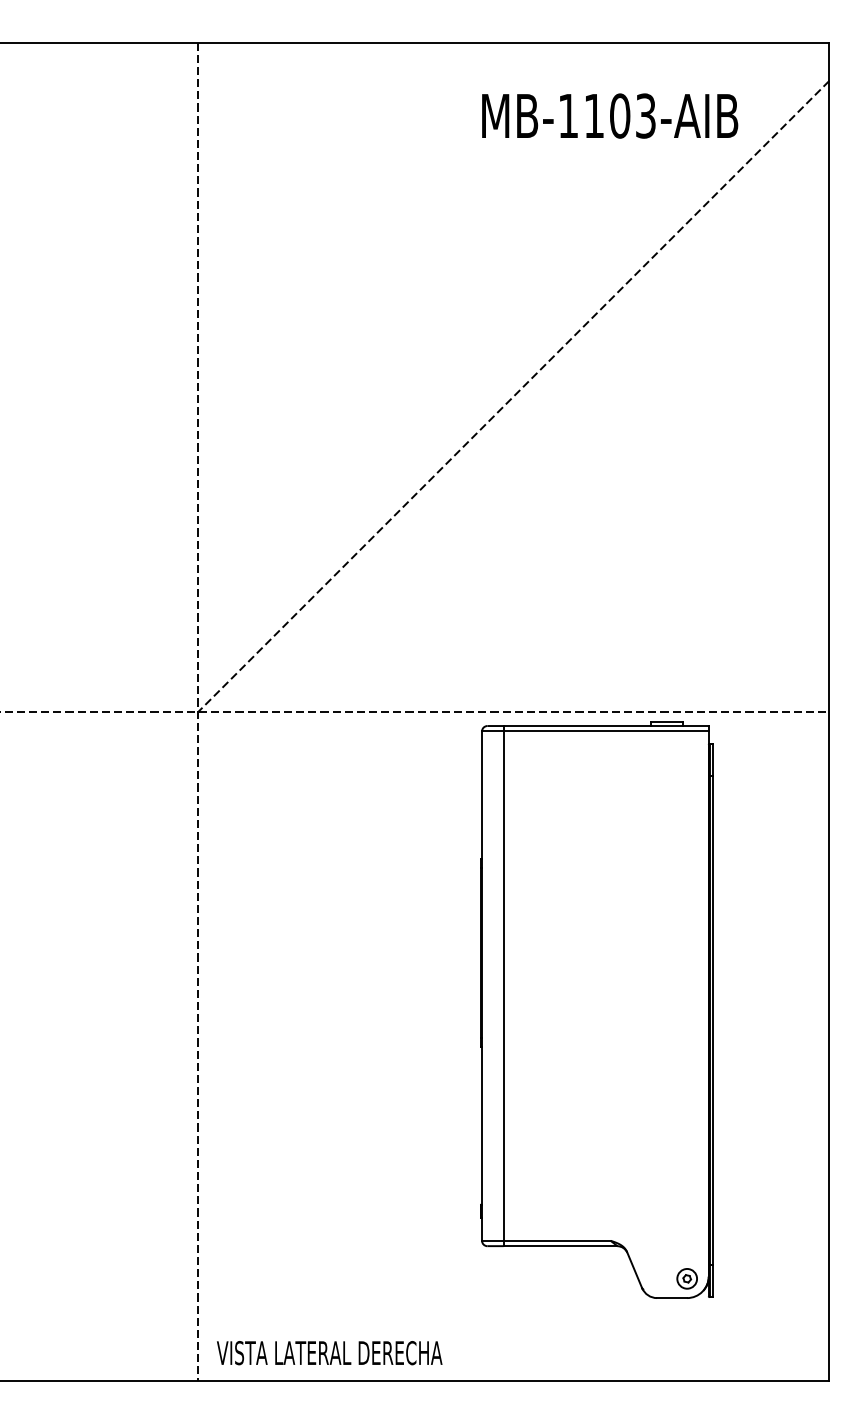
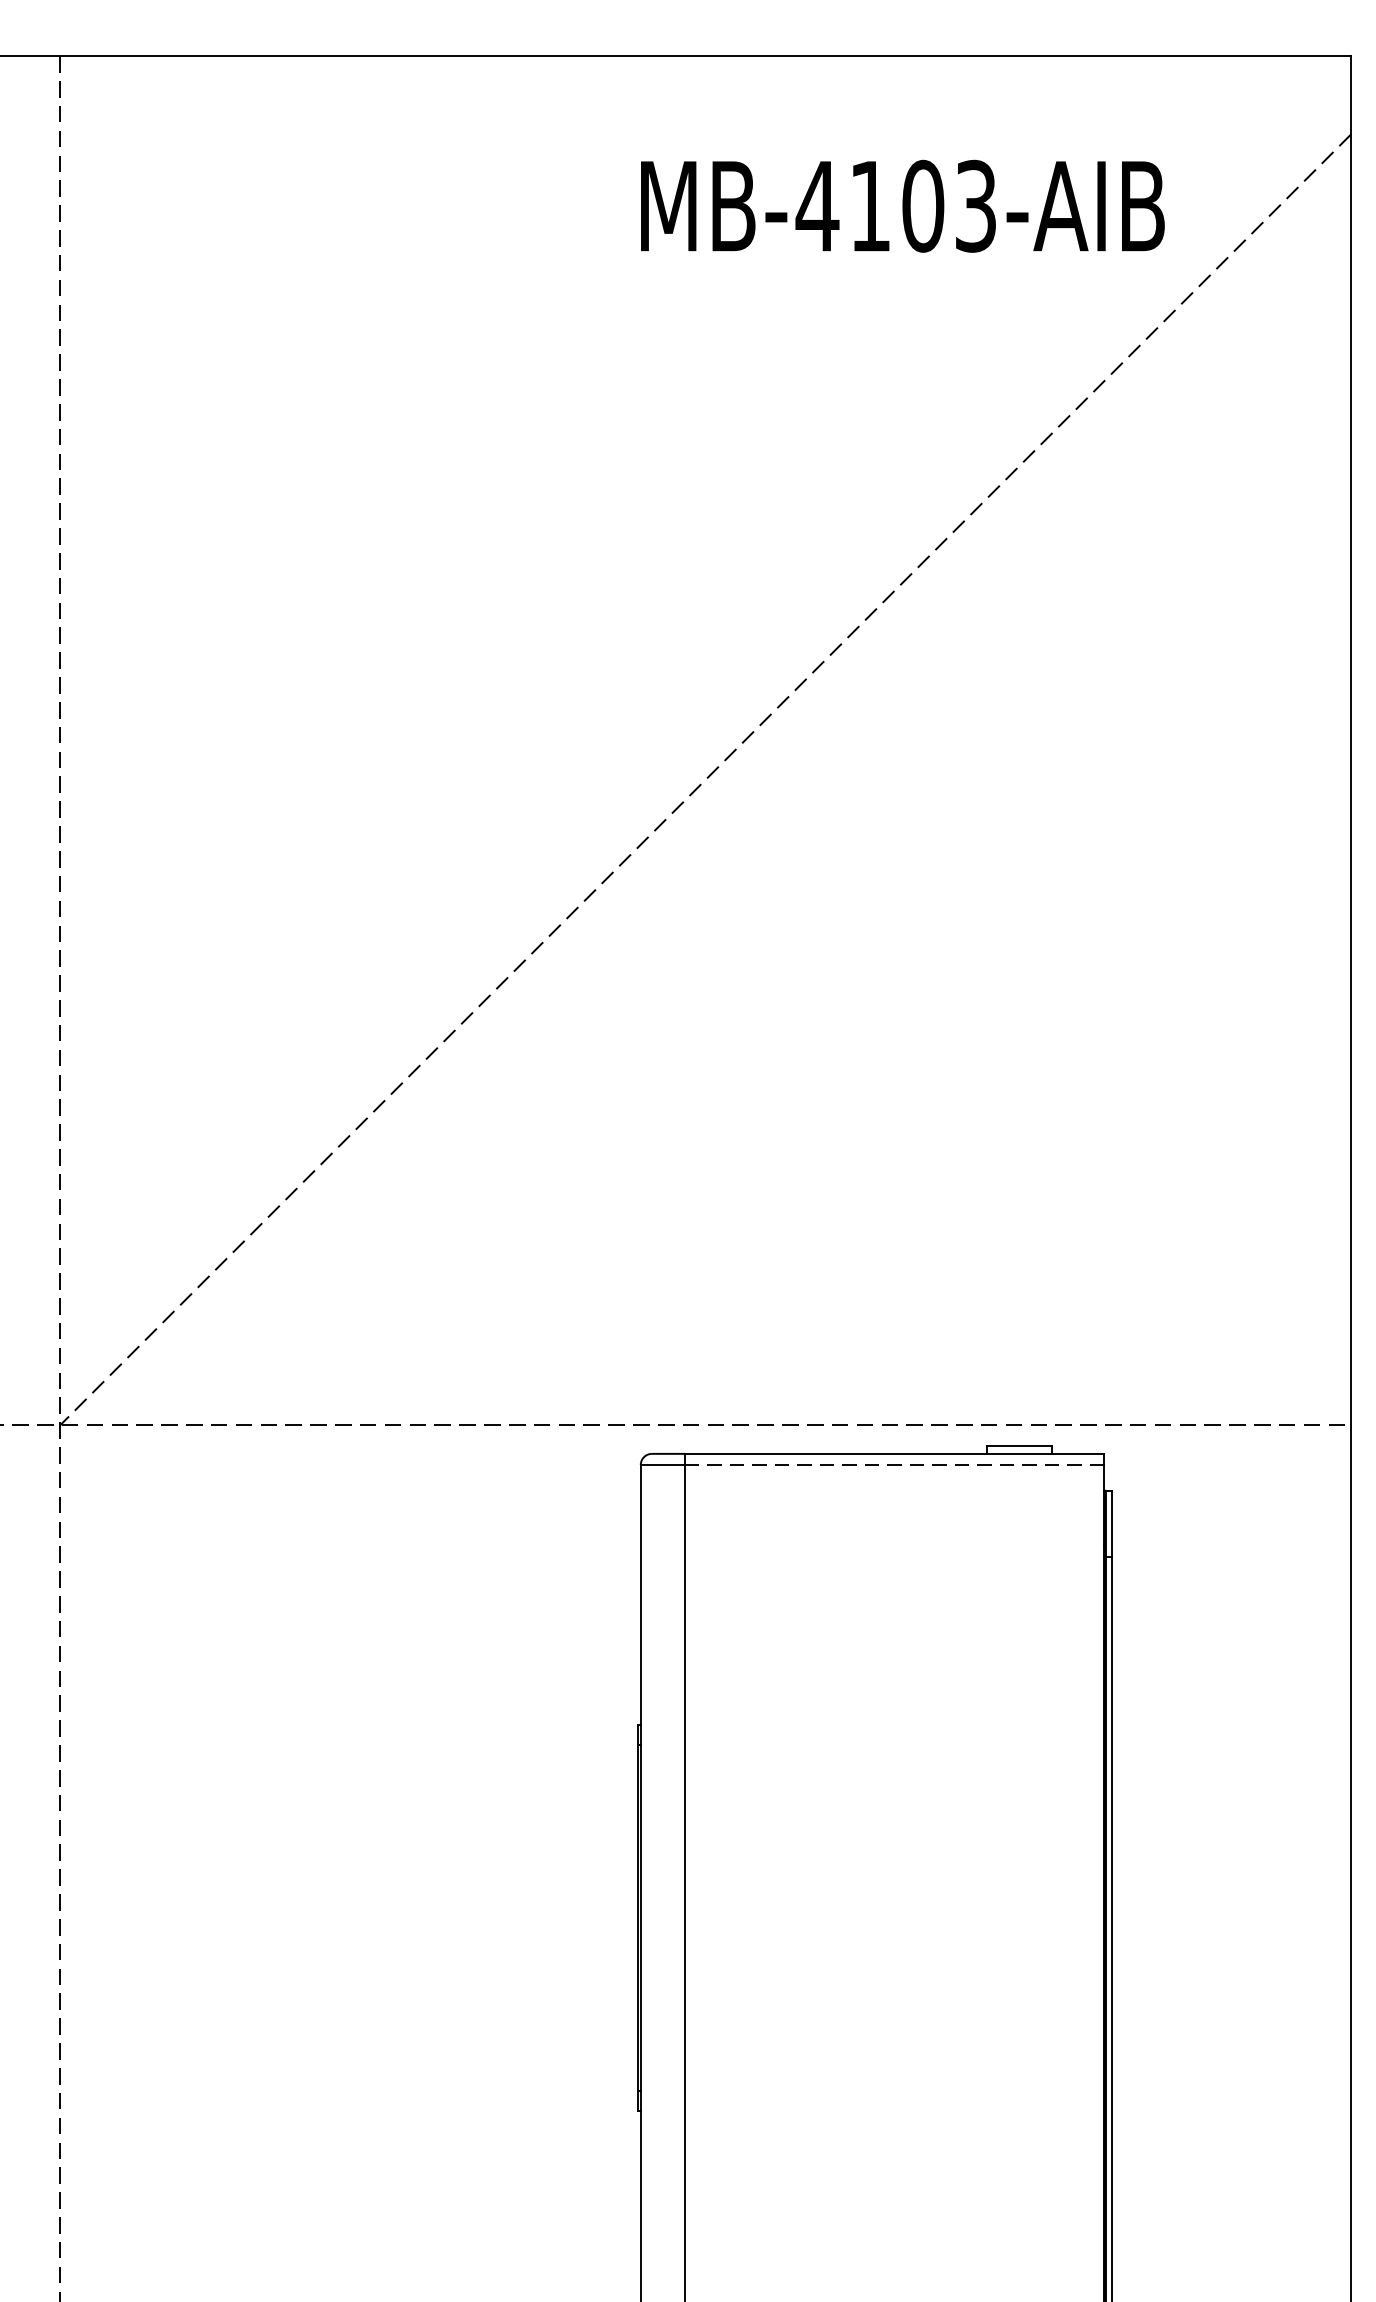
text: (568, 115) -> (817, 205), MB-1103-AIB -> MB-4103-AIB
line: (606, 731) -> (895, 1465), solid -> dashed

